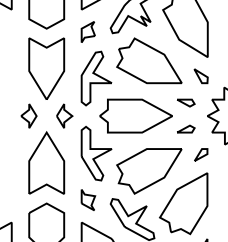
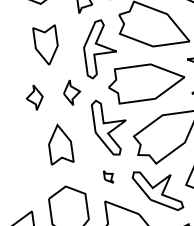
part: (46, 68) -> (46, 45), size x0.6
part: (46, 162) -> (59, 143), size x0.6
part: (88, 199) -> (108, 176), size x0.6

